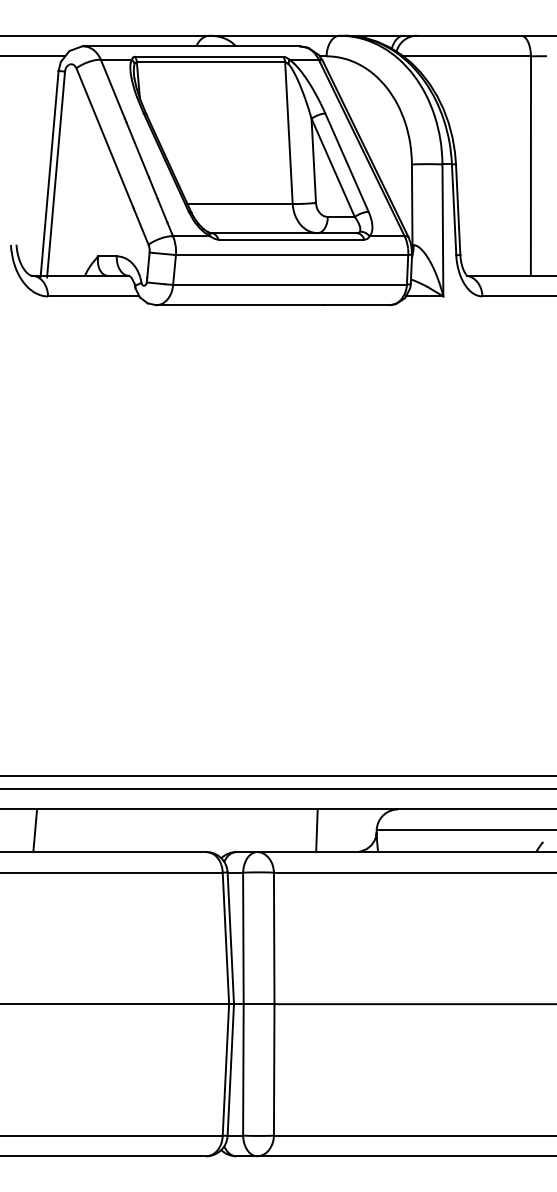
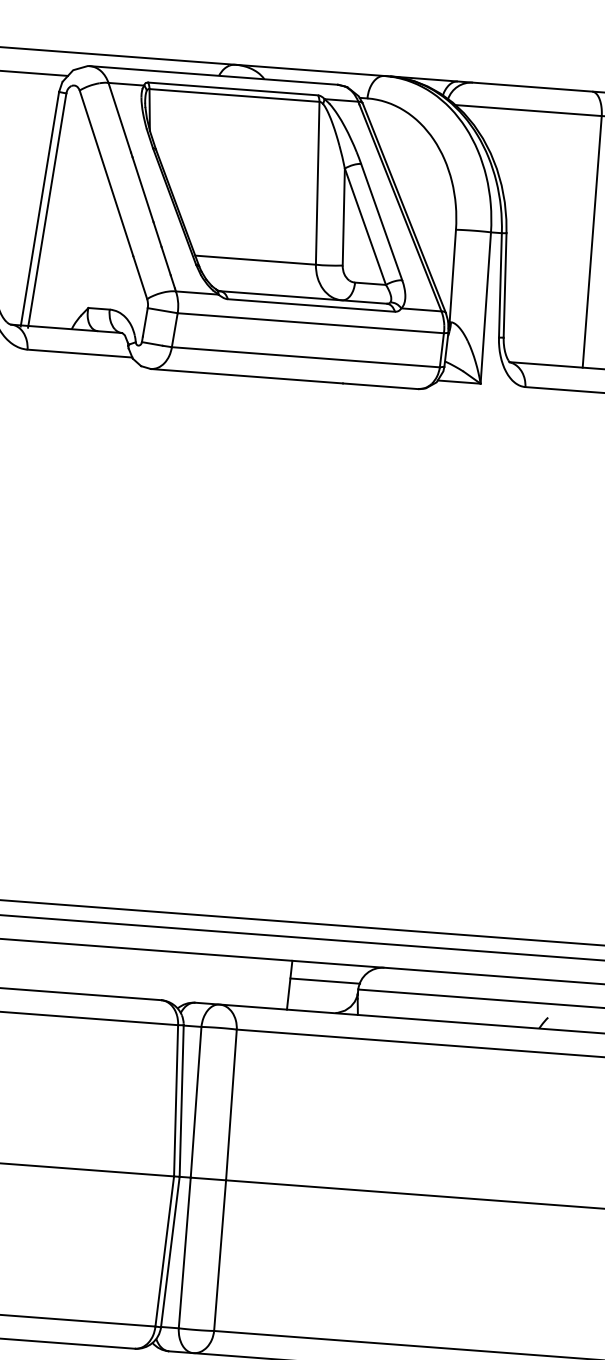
line: (347, 824) -> (325, 980), added

